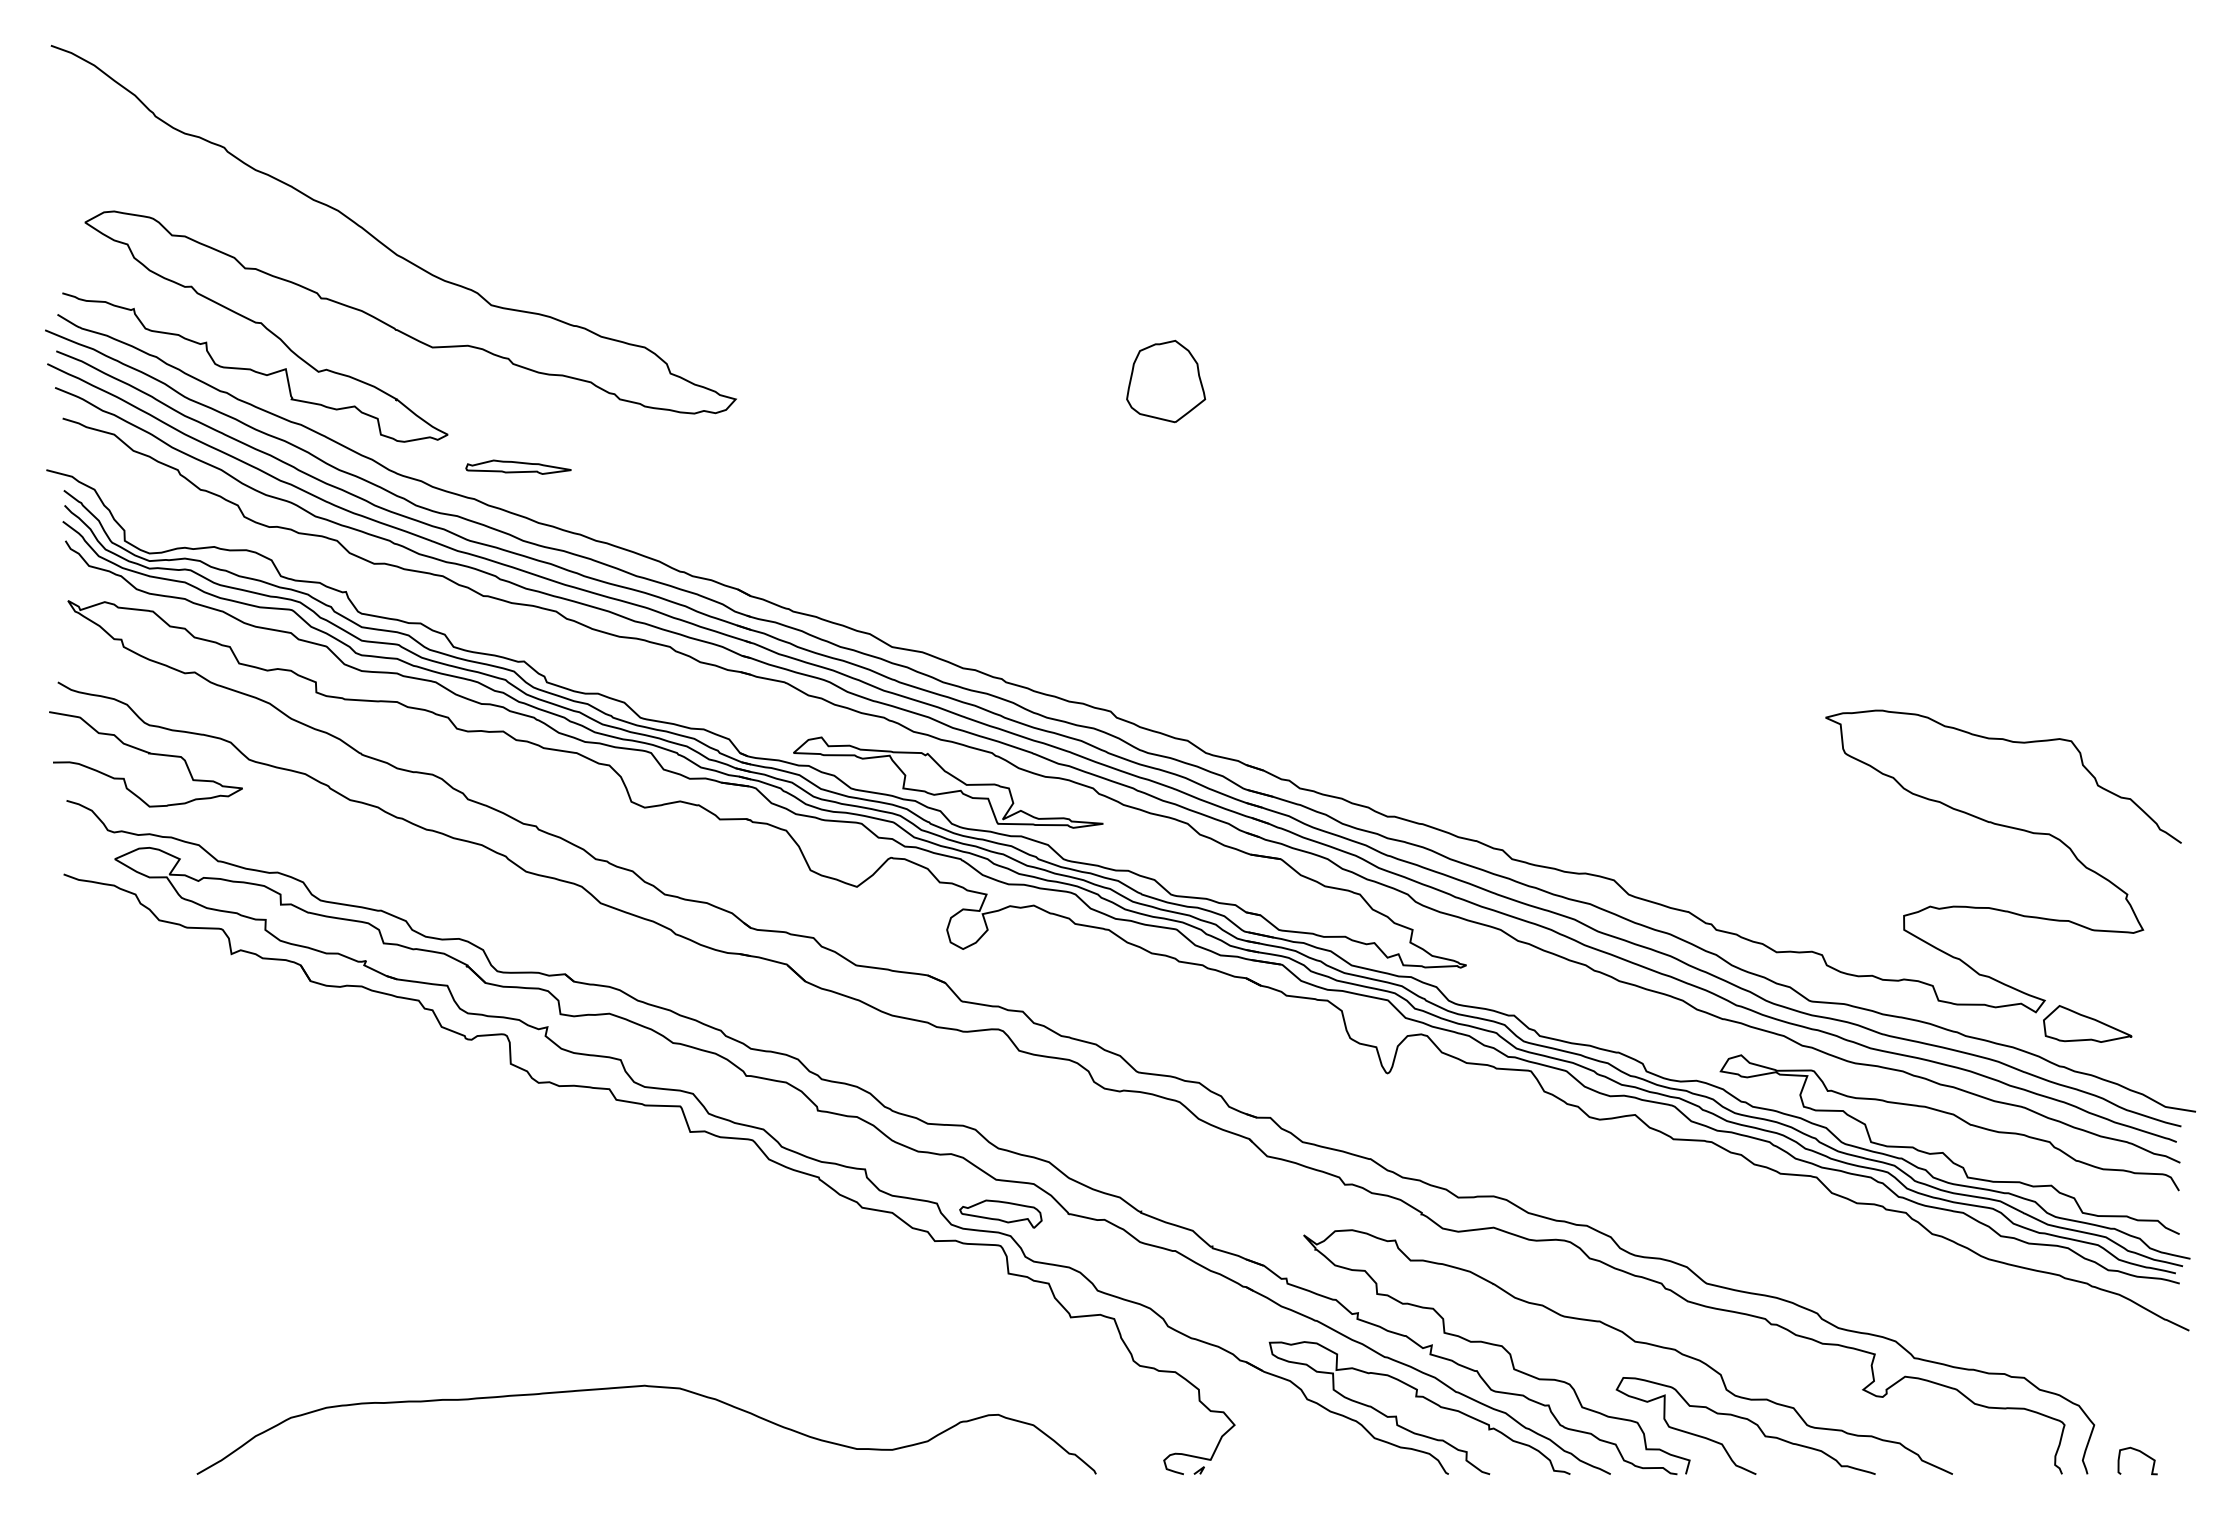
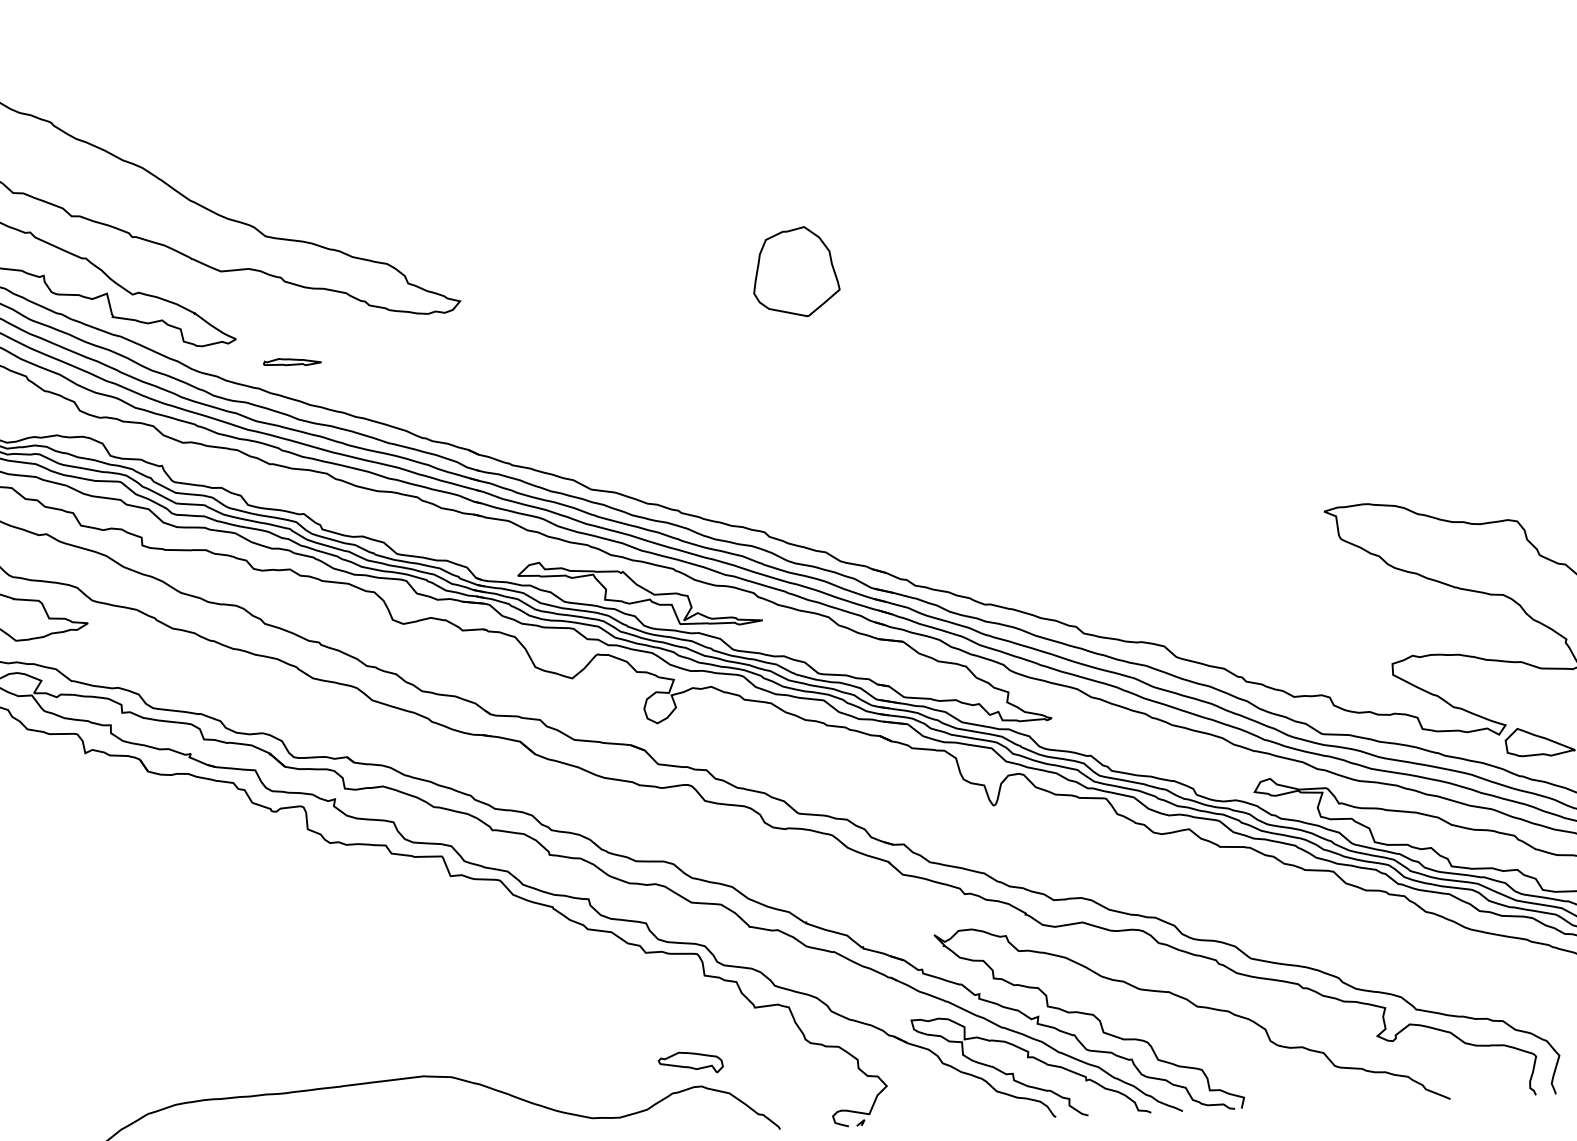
part: (1166, 381) -> (796, 272), size x1.4
part: (518, 466) -> (292, 361), size x0.7
part: (1000, 1213) -> (690, 1062), moved
curve: (1747, 1420) -> (1287, 1064), removed

